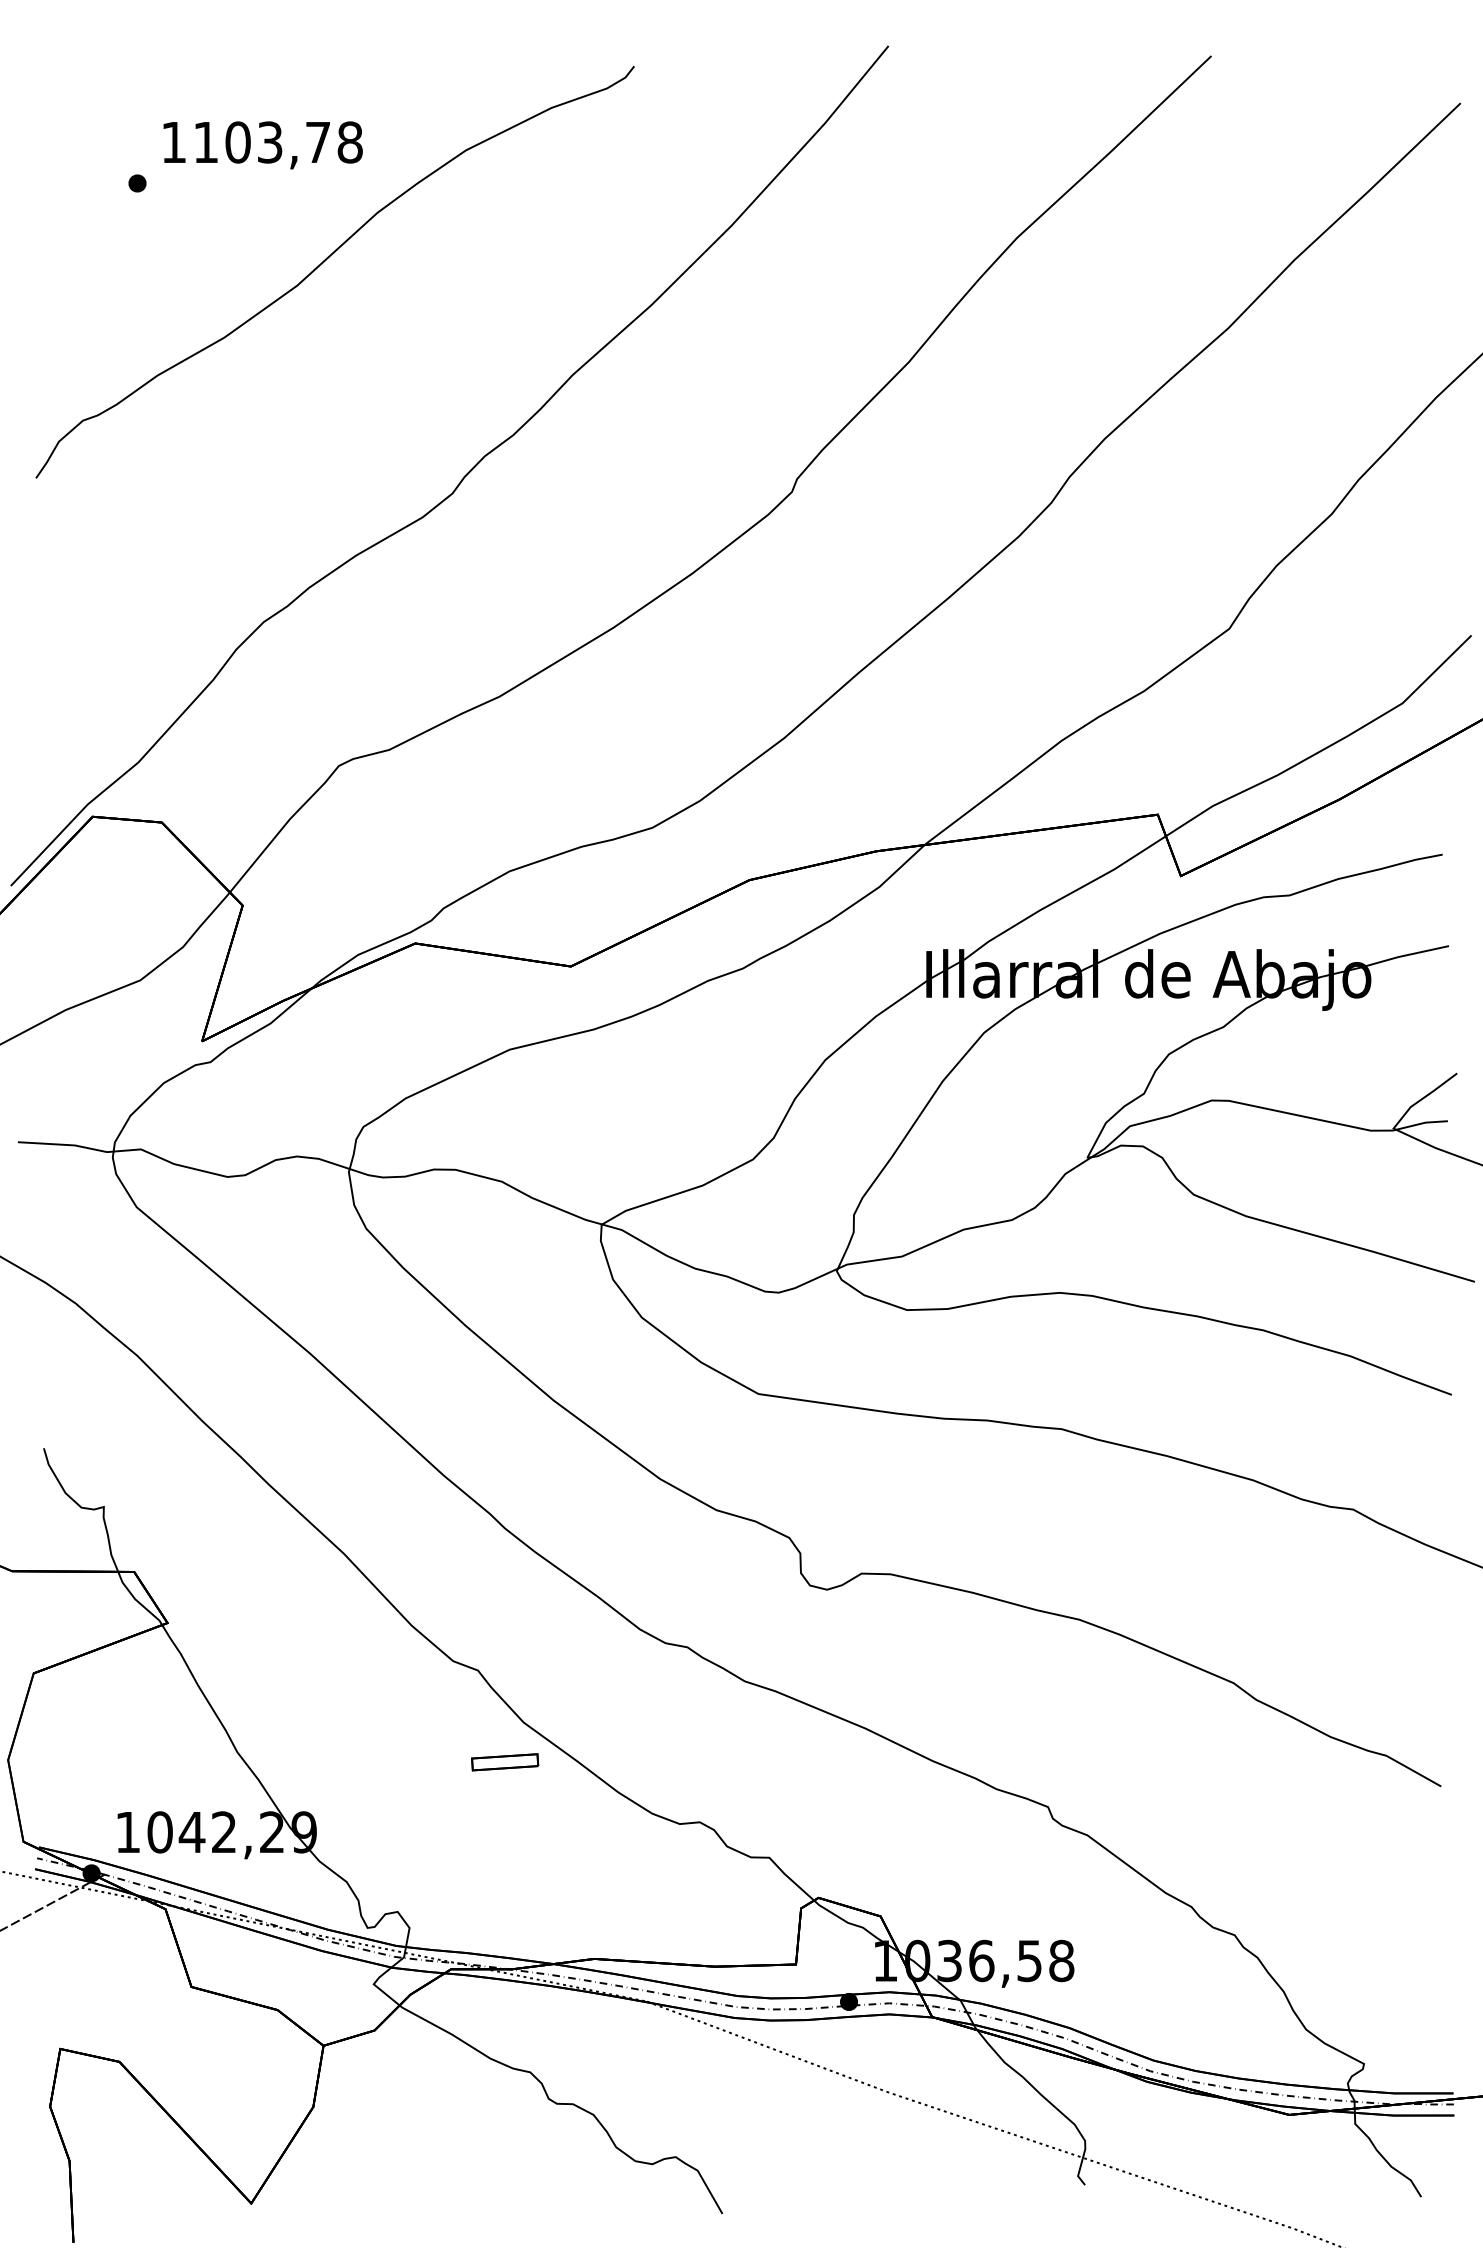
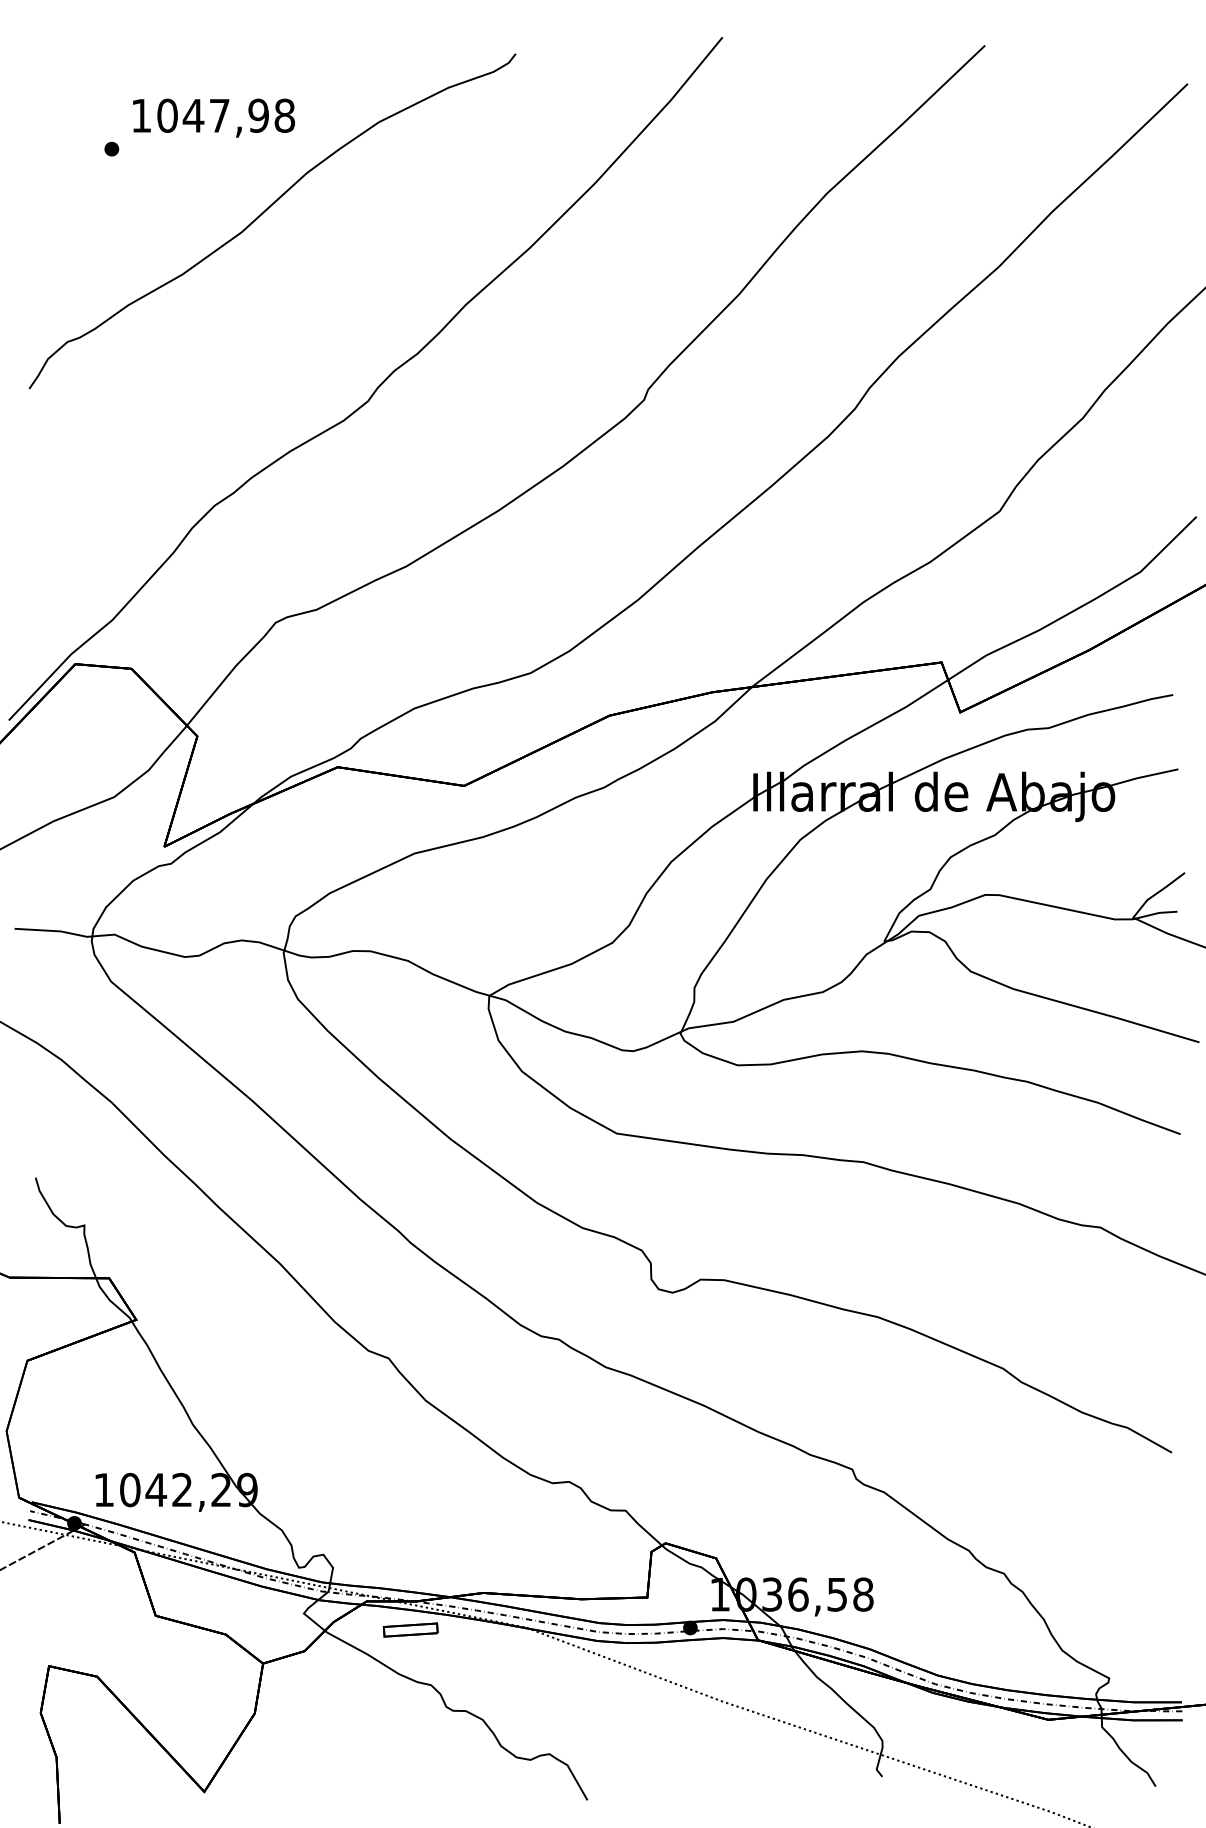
text: (261, 142) -> (212, 115), 1103,78 -> 1047,98
part: (504, 1761) -> (410, 1629), moved

